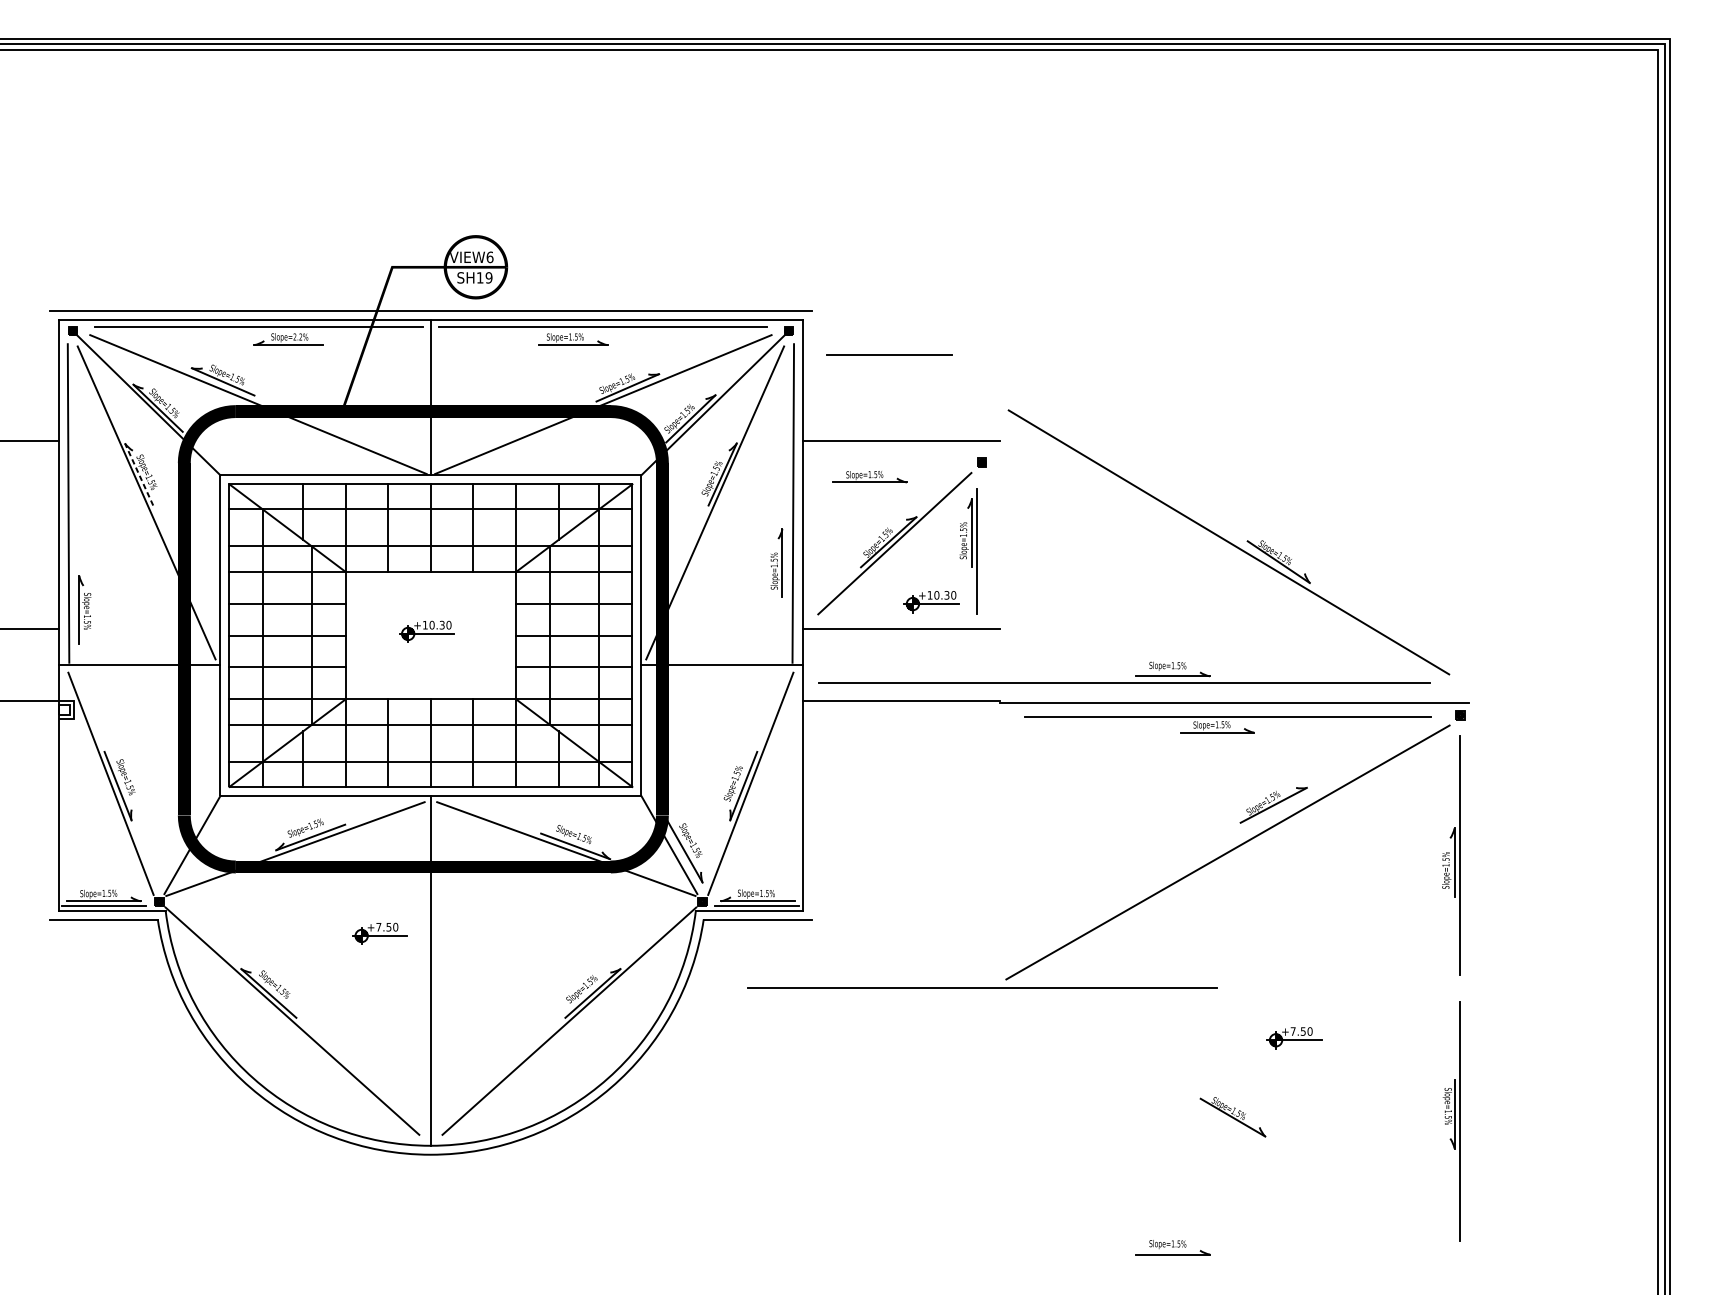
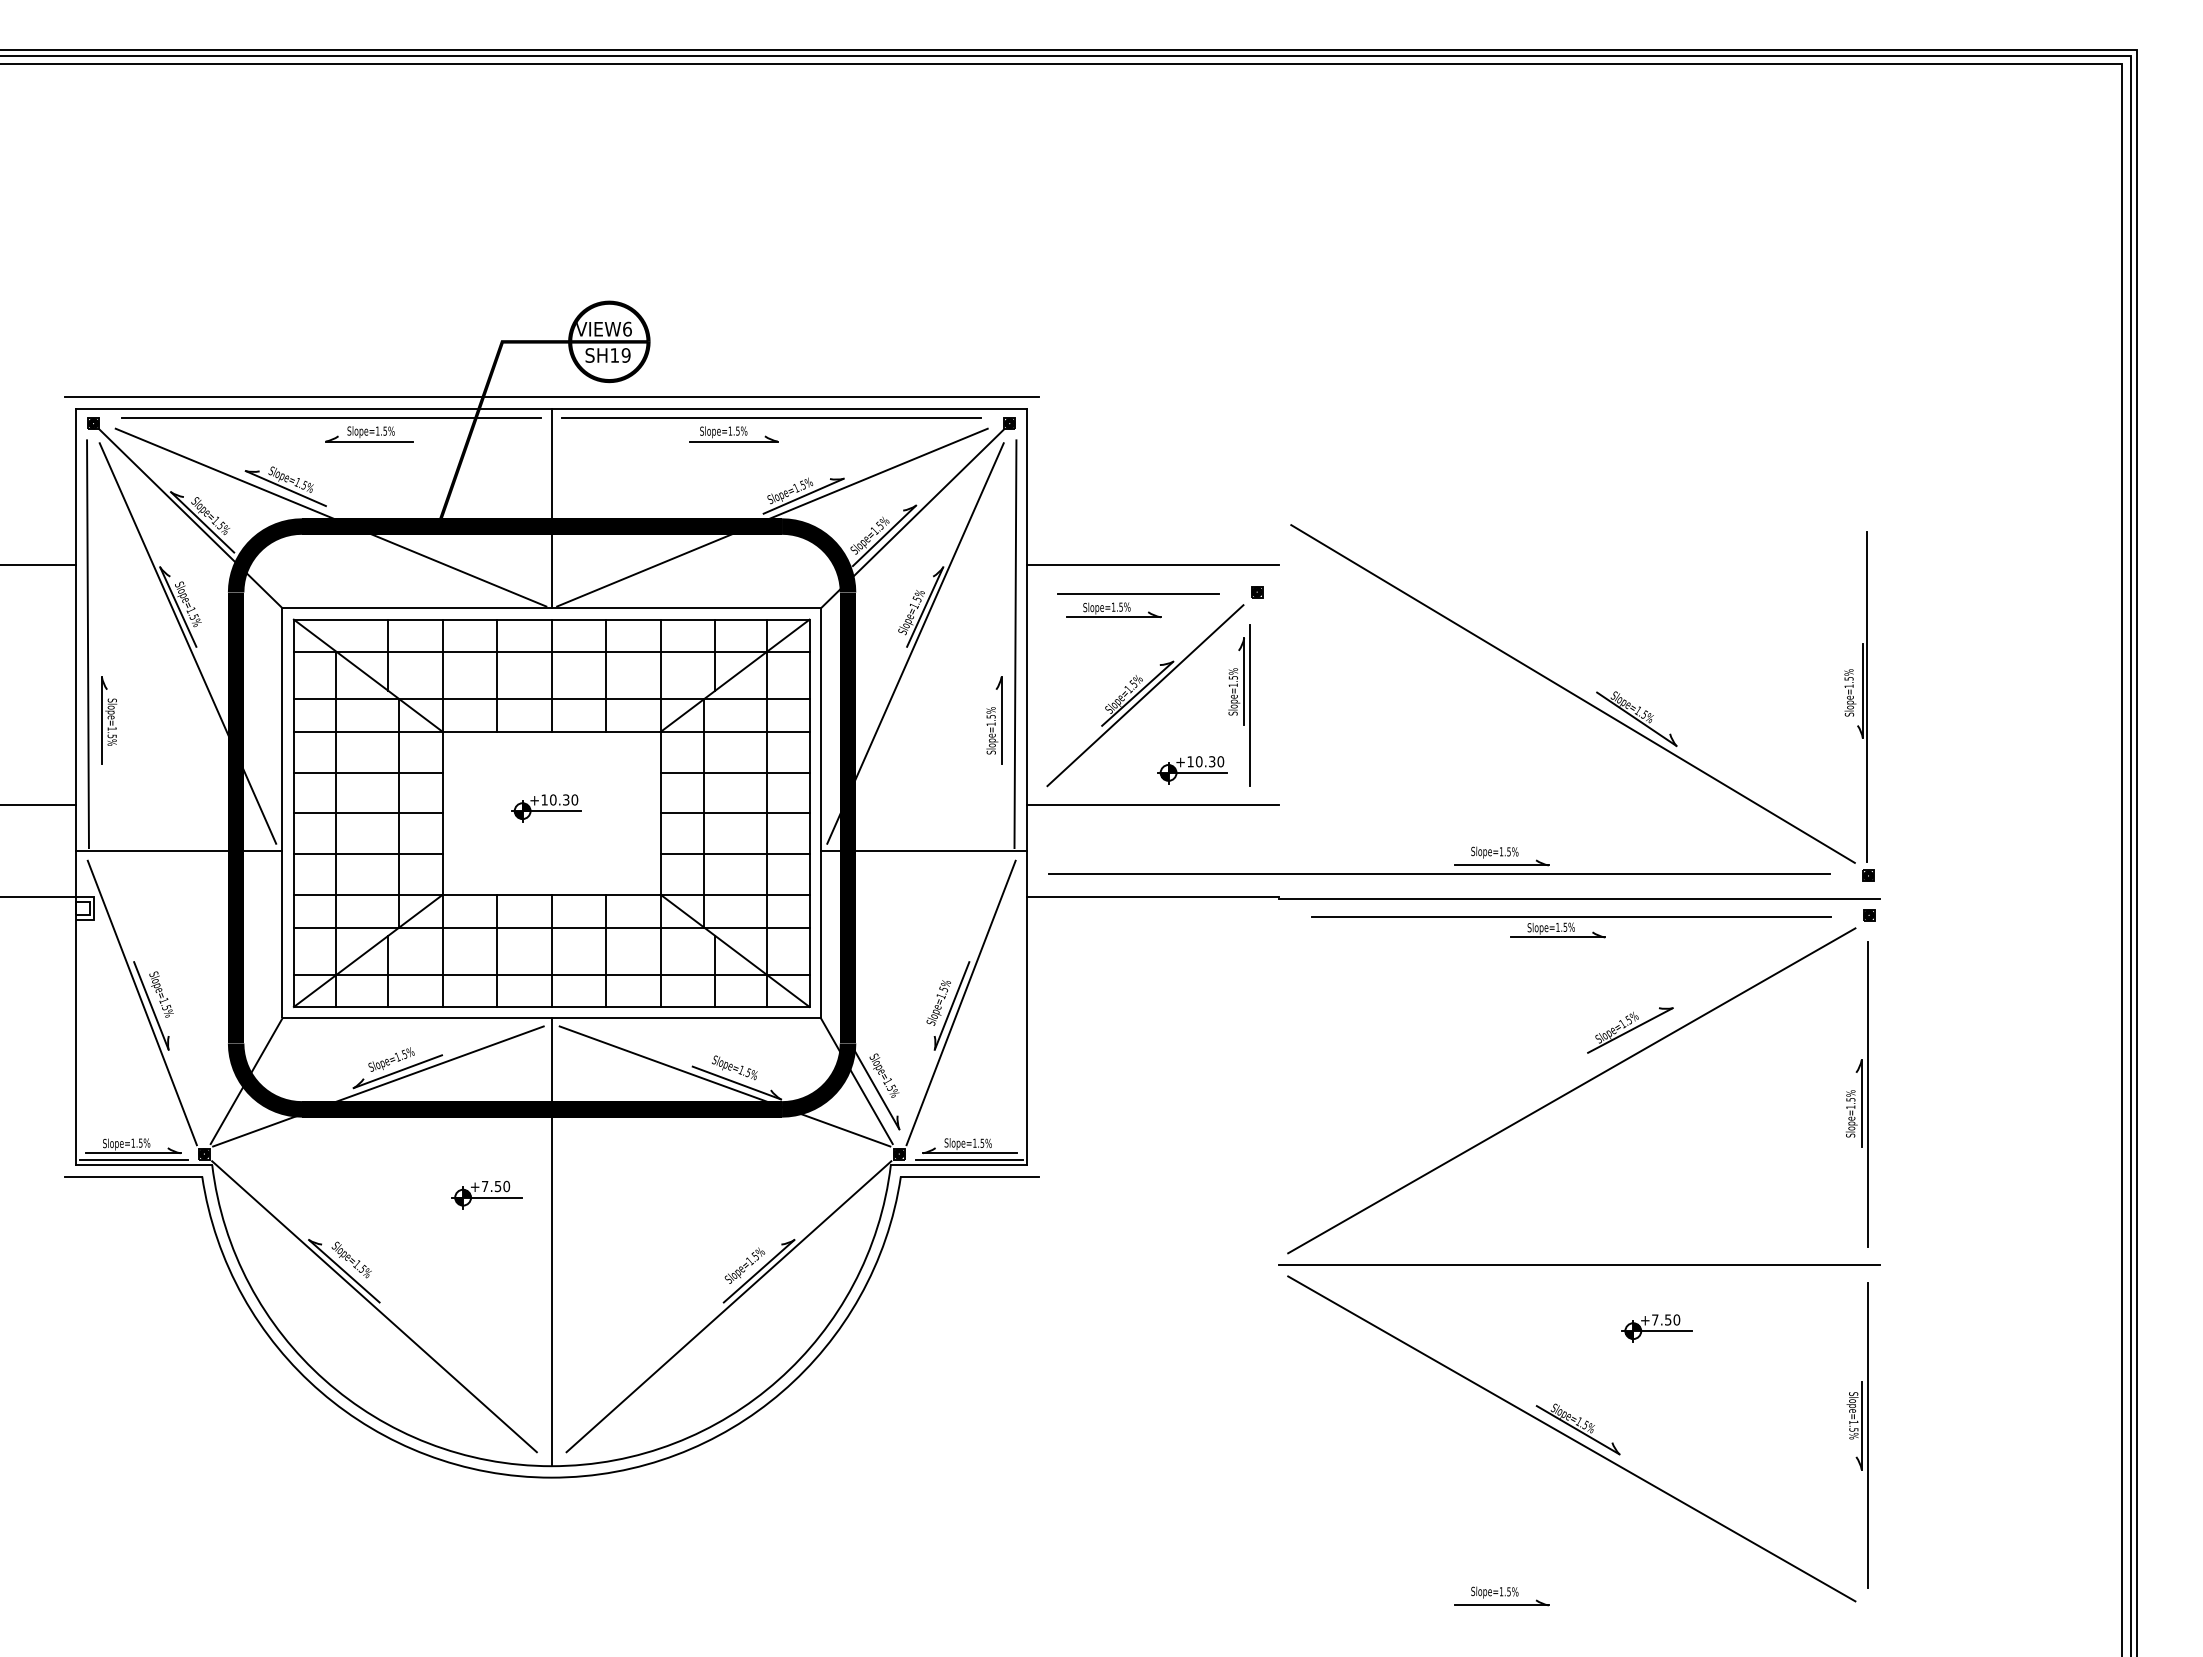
text: (297, 336) -> (381, 430), Slope=2.2%%% -> Slope=1.5%%%
line: (889, 355) -> (1138, 593), moved
line: (139, 474) -> (178, 607), dashed -> solid
part: (1452, 552) -> (1859, 706), added
part: (85, 609) -> (109, 720), moved
line: (982, 988) -> (1579, 1264), moved
line: (1227, 1124) -> (1571, 1438), added

